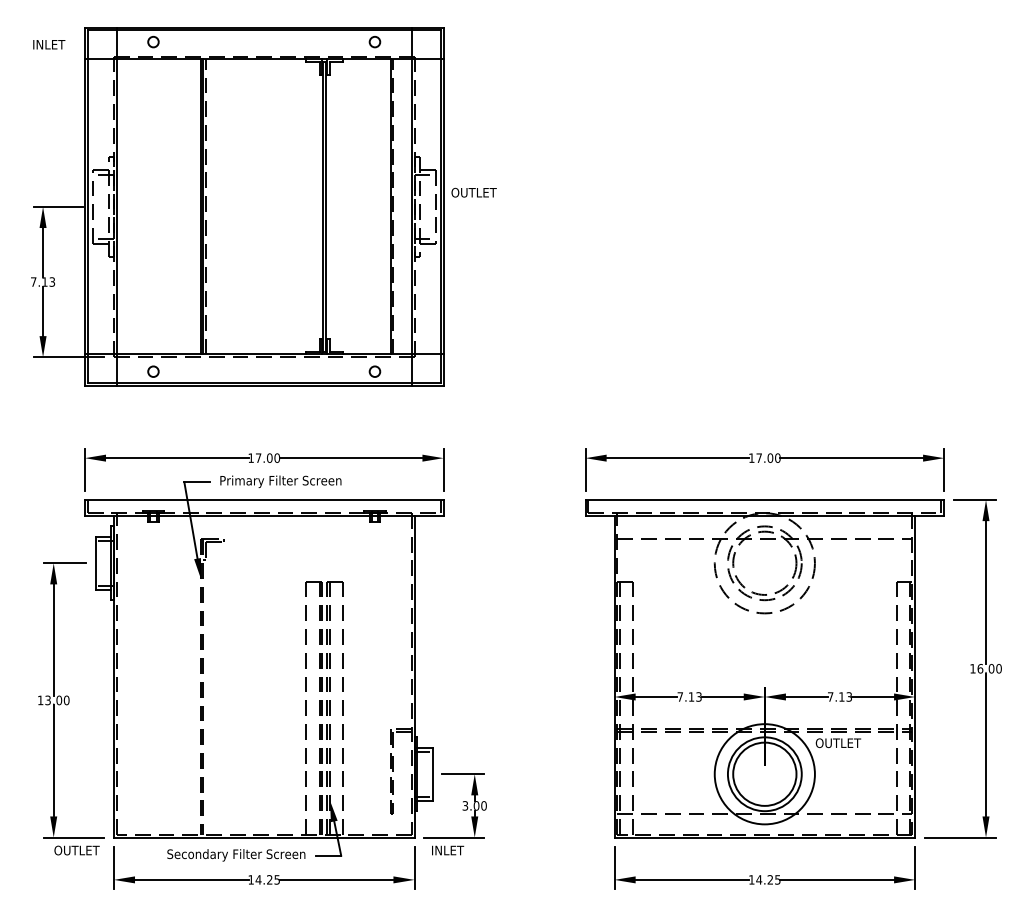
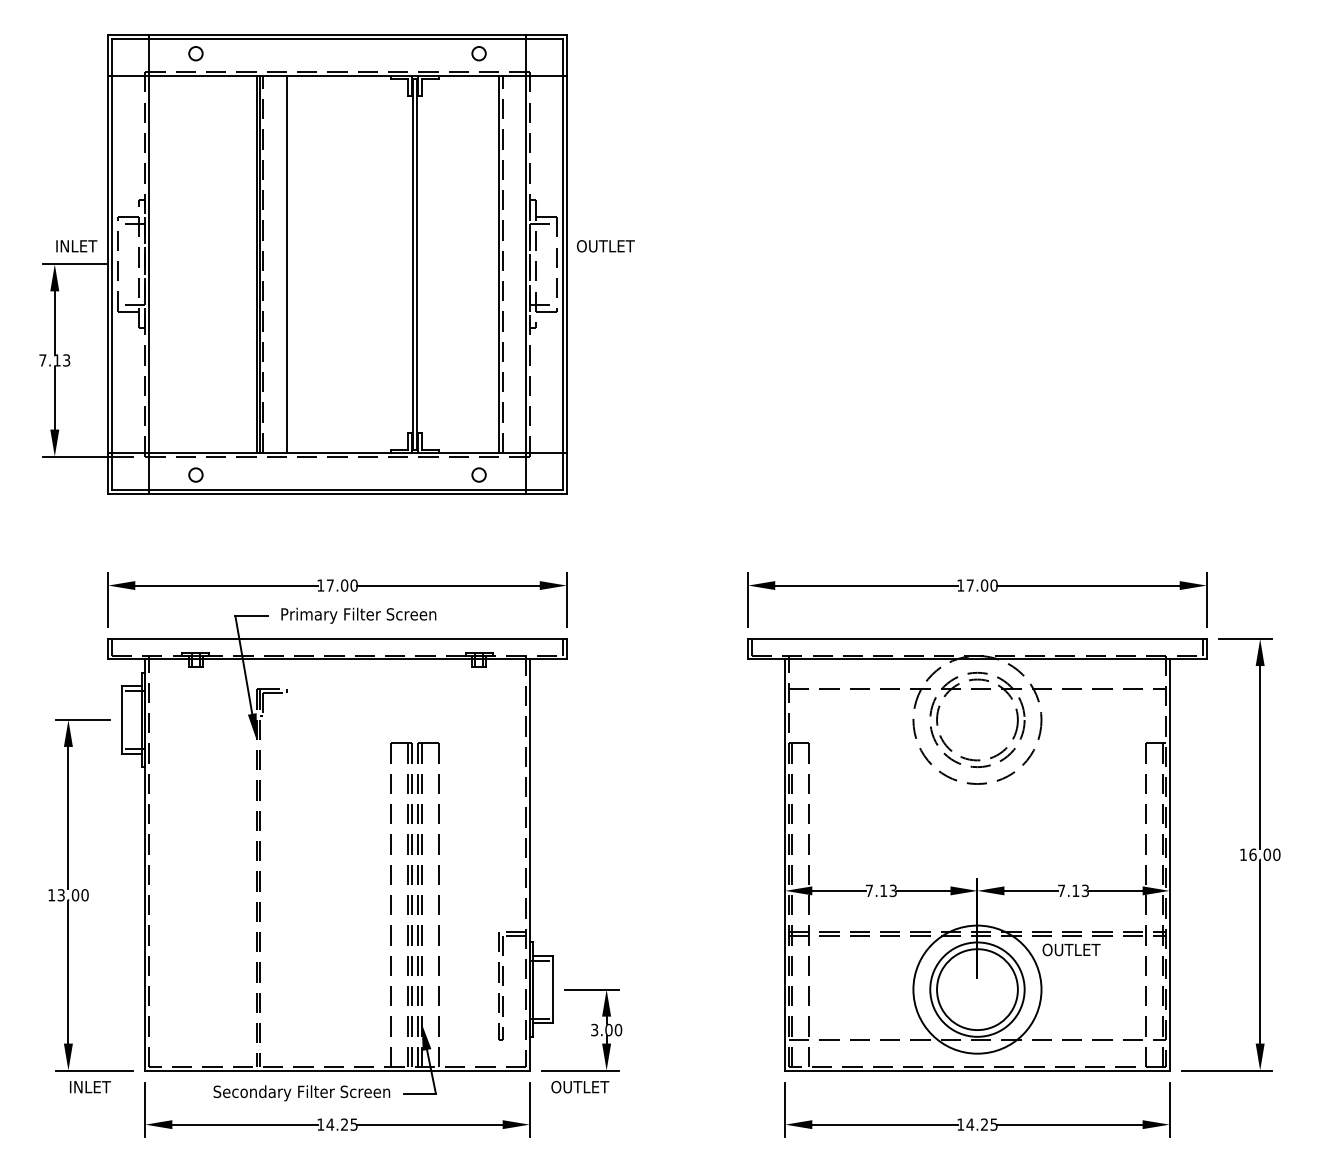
text: (49, 44) -> (77, 245), moved
line: (224, 206) -> (286, 263), added
text: (76, 850) -> (97, 1087), OUTLET -> INLET
text: (453, 850) -> (579, 1087), INLET -> OUTLET

